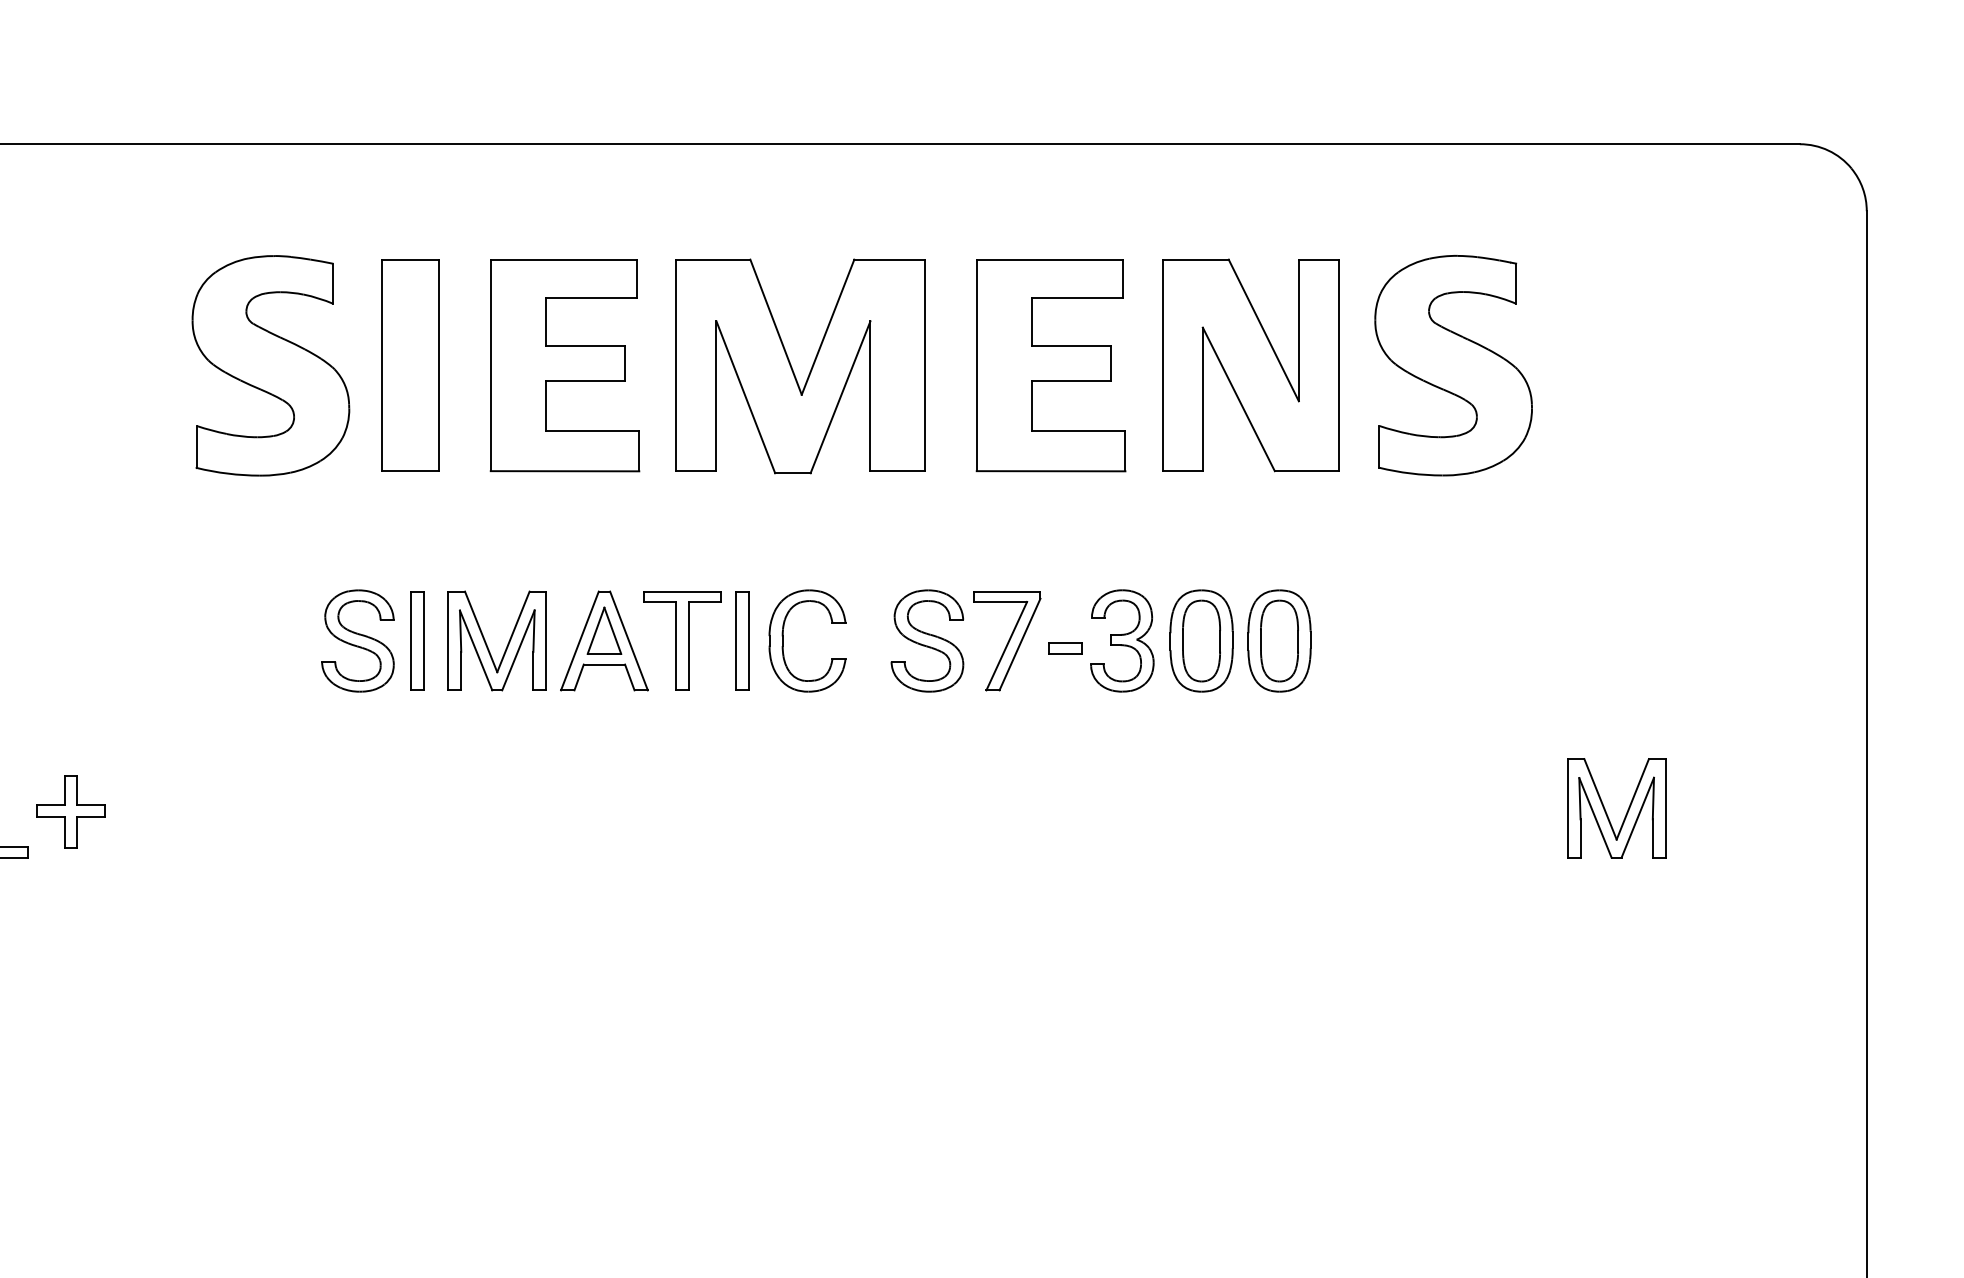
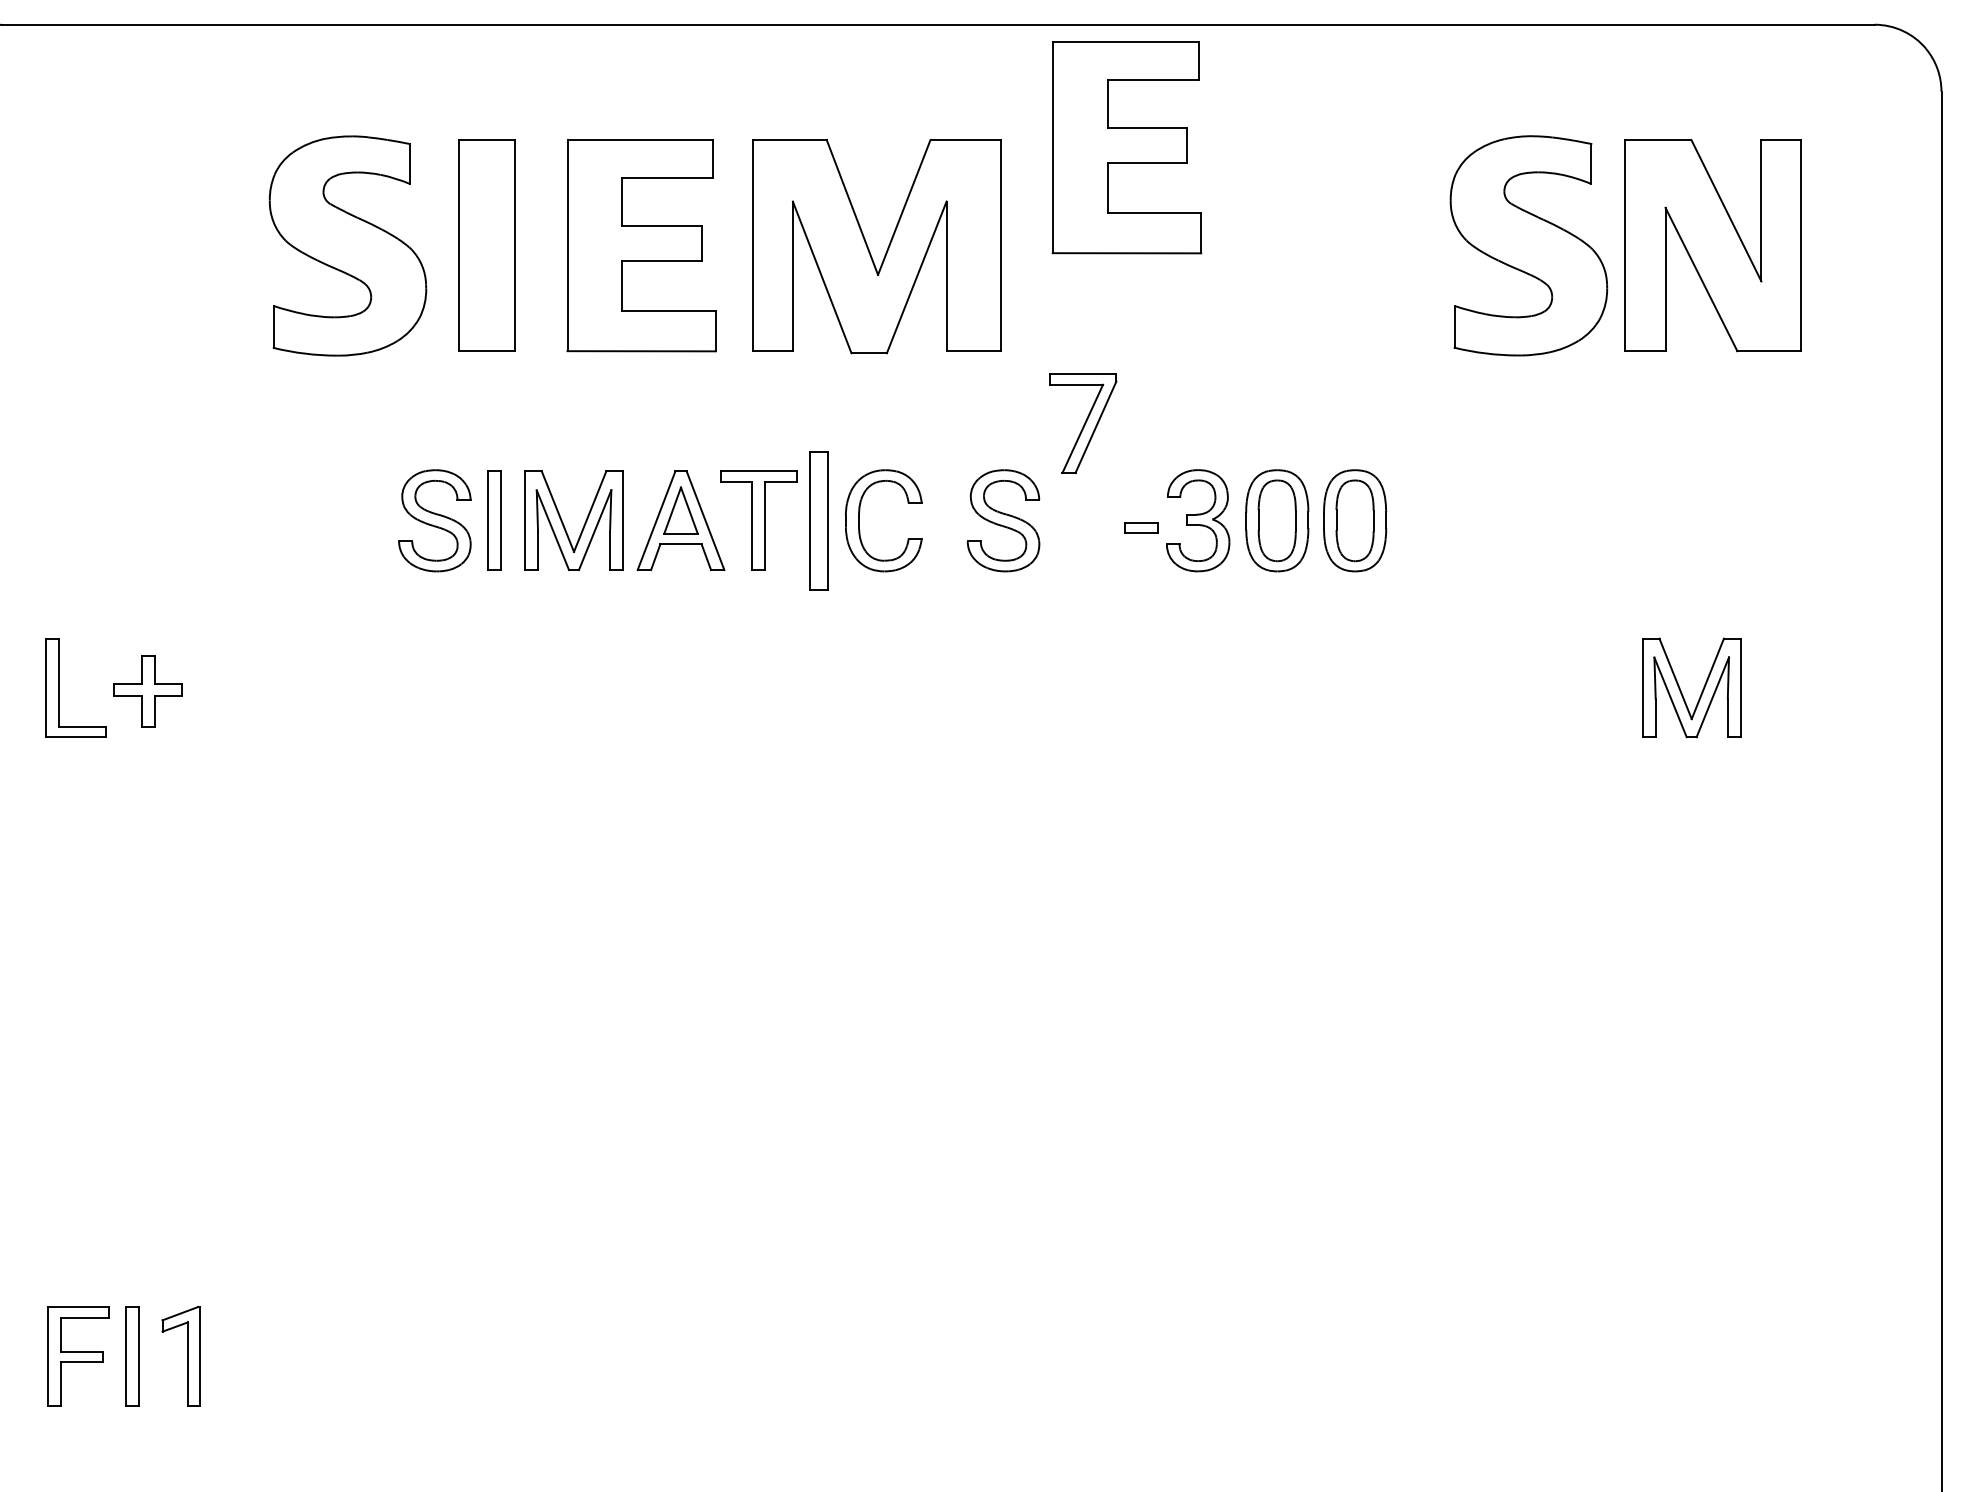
part: (1050, 365) -> (1126, 147), moved
part: (1249, 365) -> (1712, 245), moved
part: (743, 640) -> (819, 520), size x1.4
part: (1007, 640) -> (1083, 423), moved

